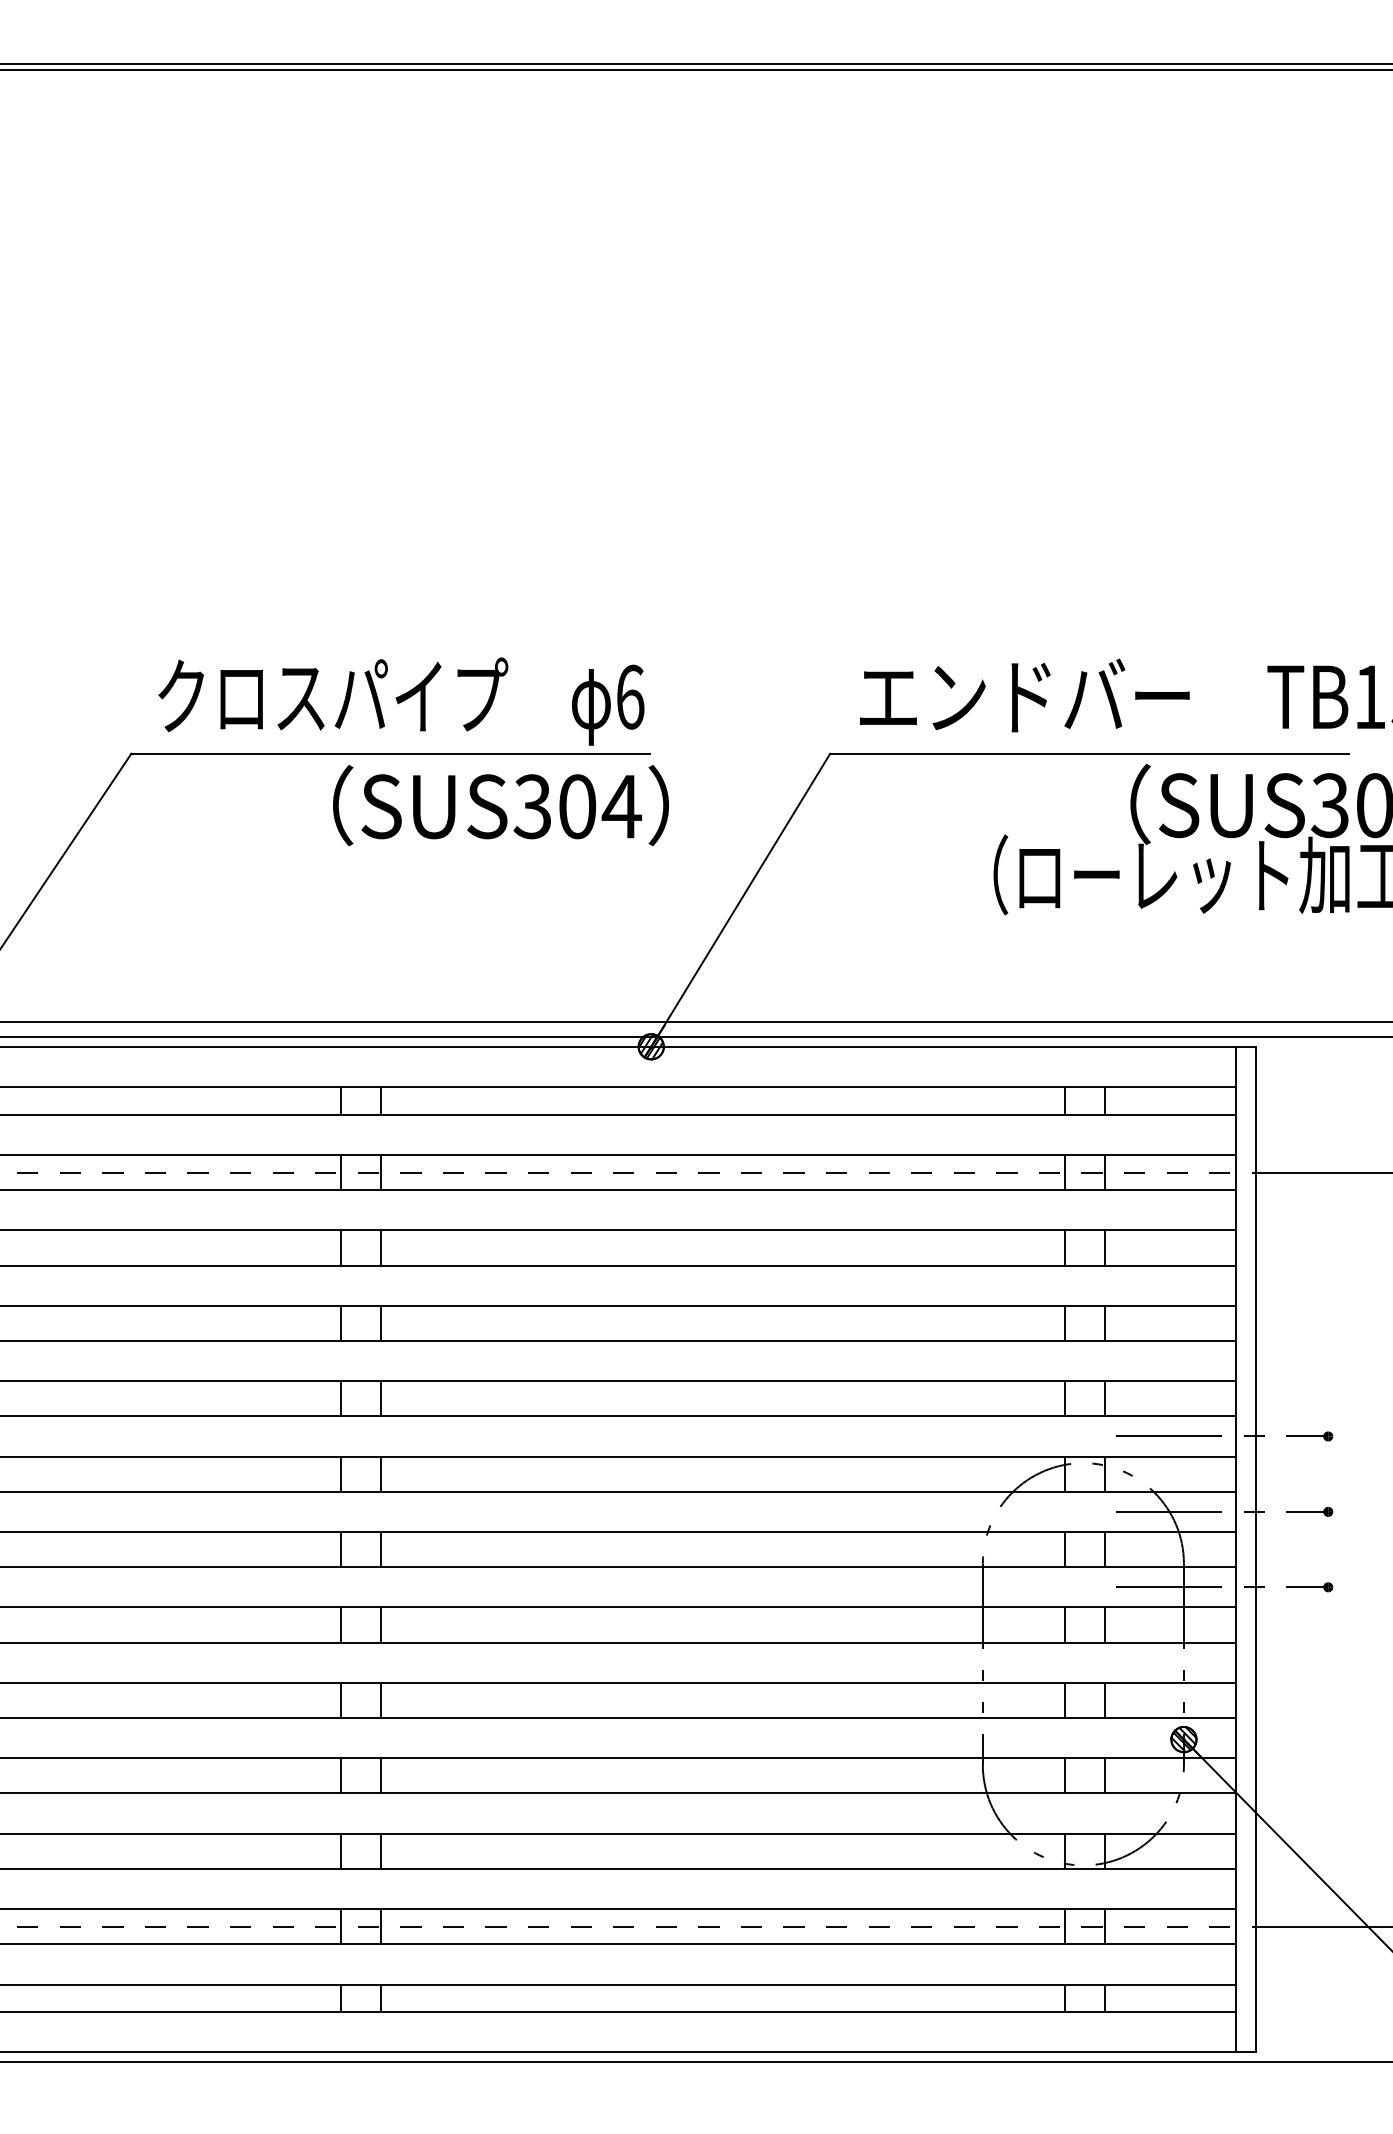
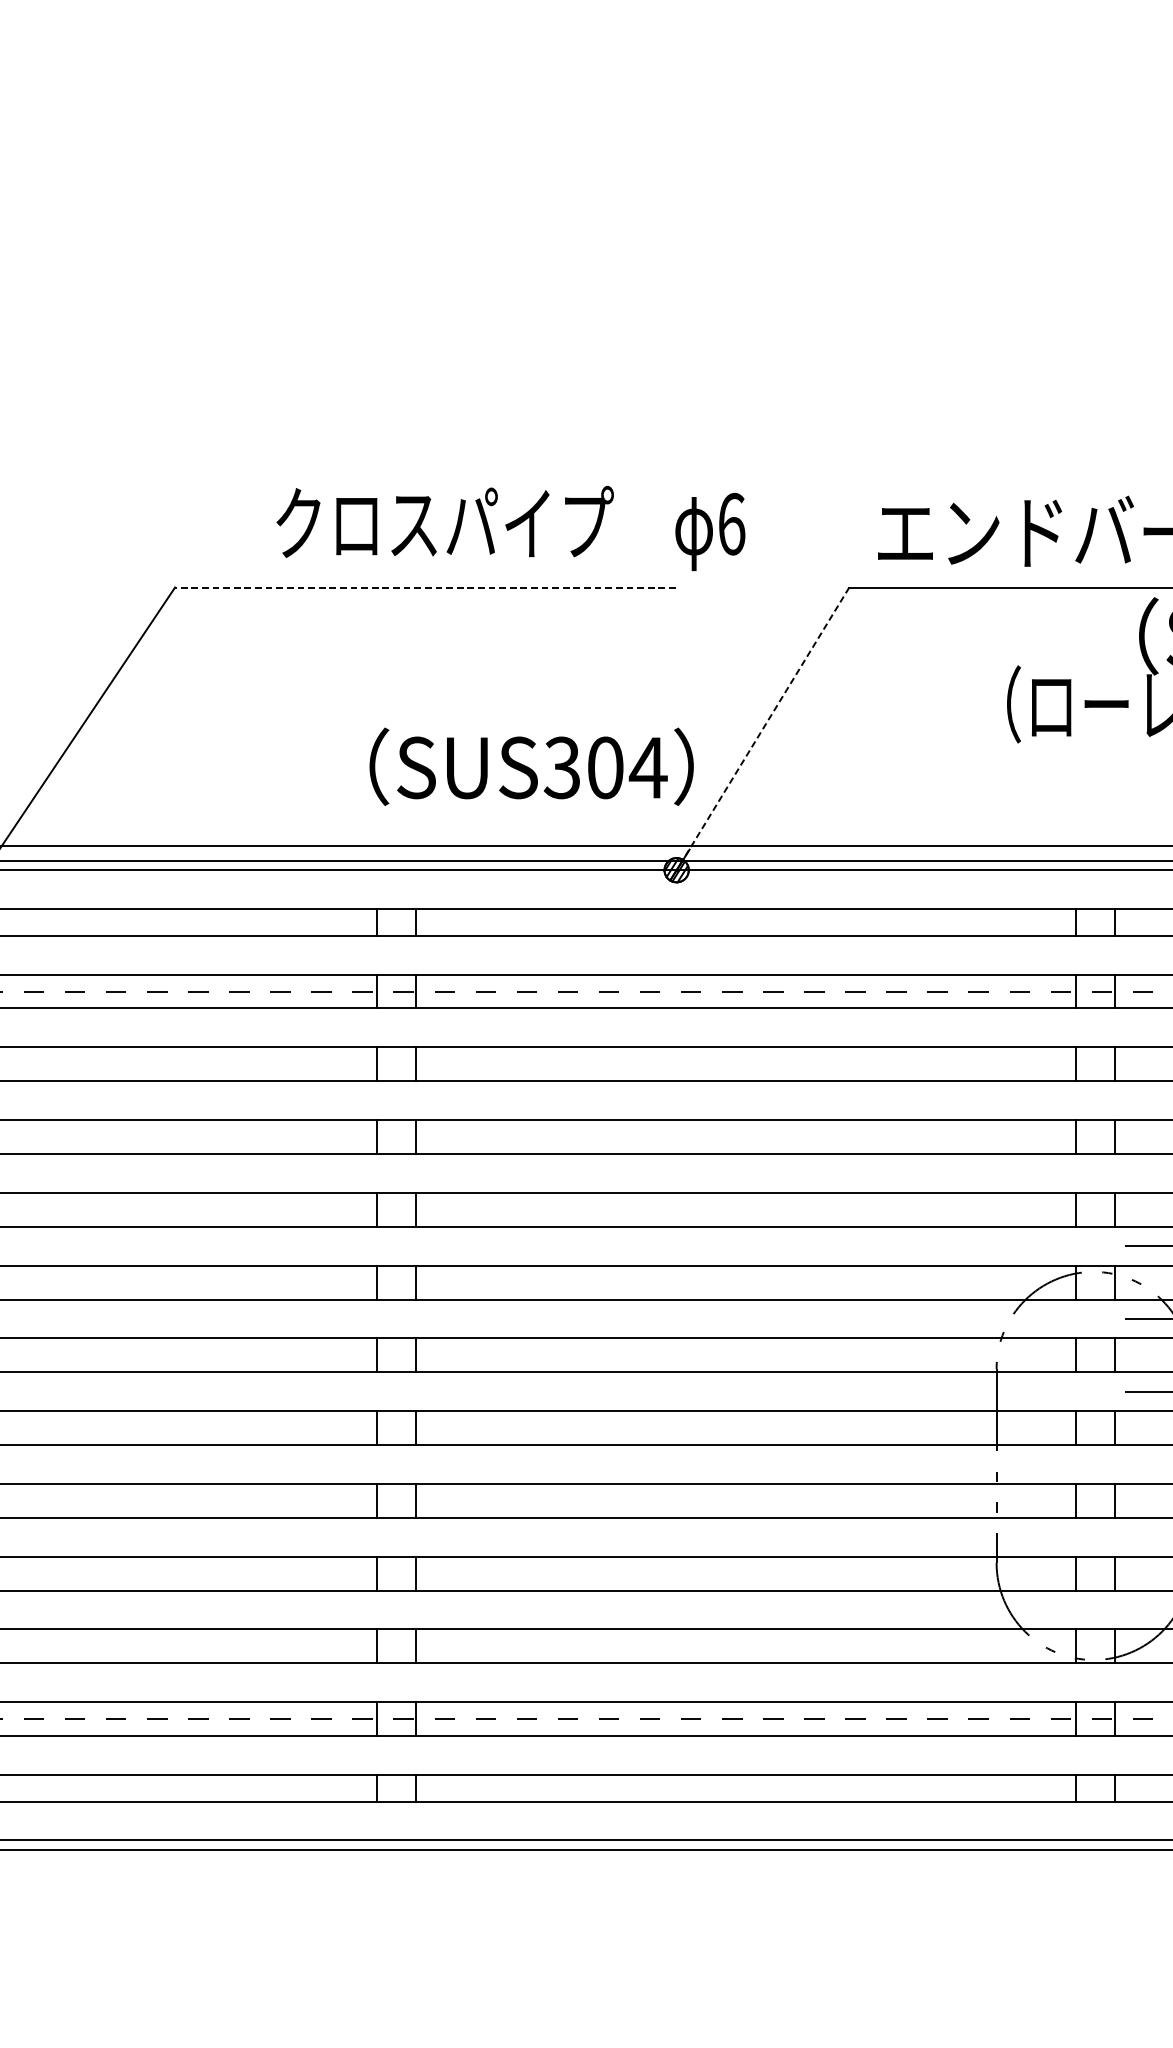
text: (401, 701) -> (510, 528), moved
line: (390, 753) -> (425, 587), solid -> dashed
text: (500, 805) -> (531, 766), moved
line: (741, 898) -> (763, 727), solid -> dashed

